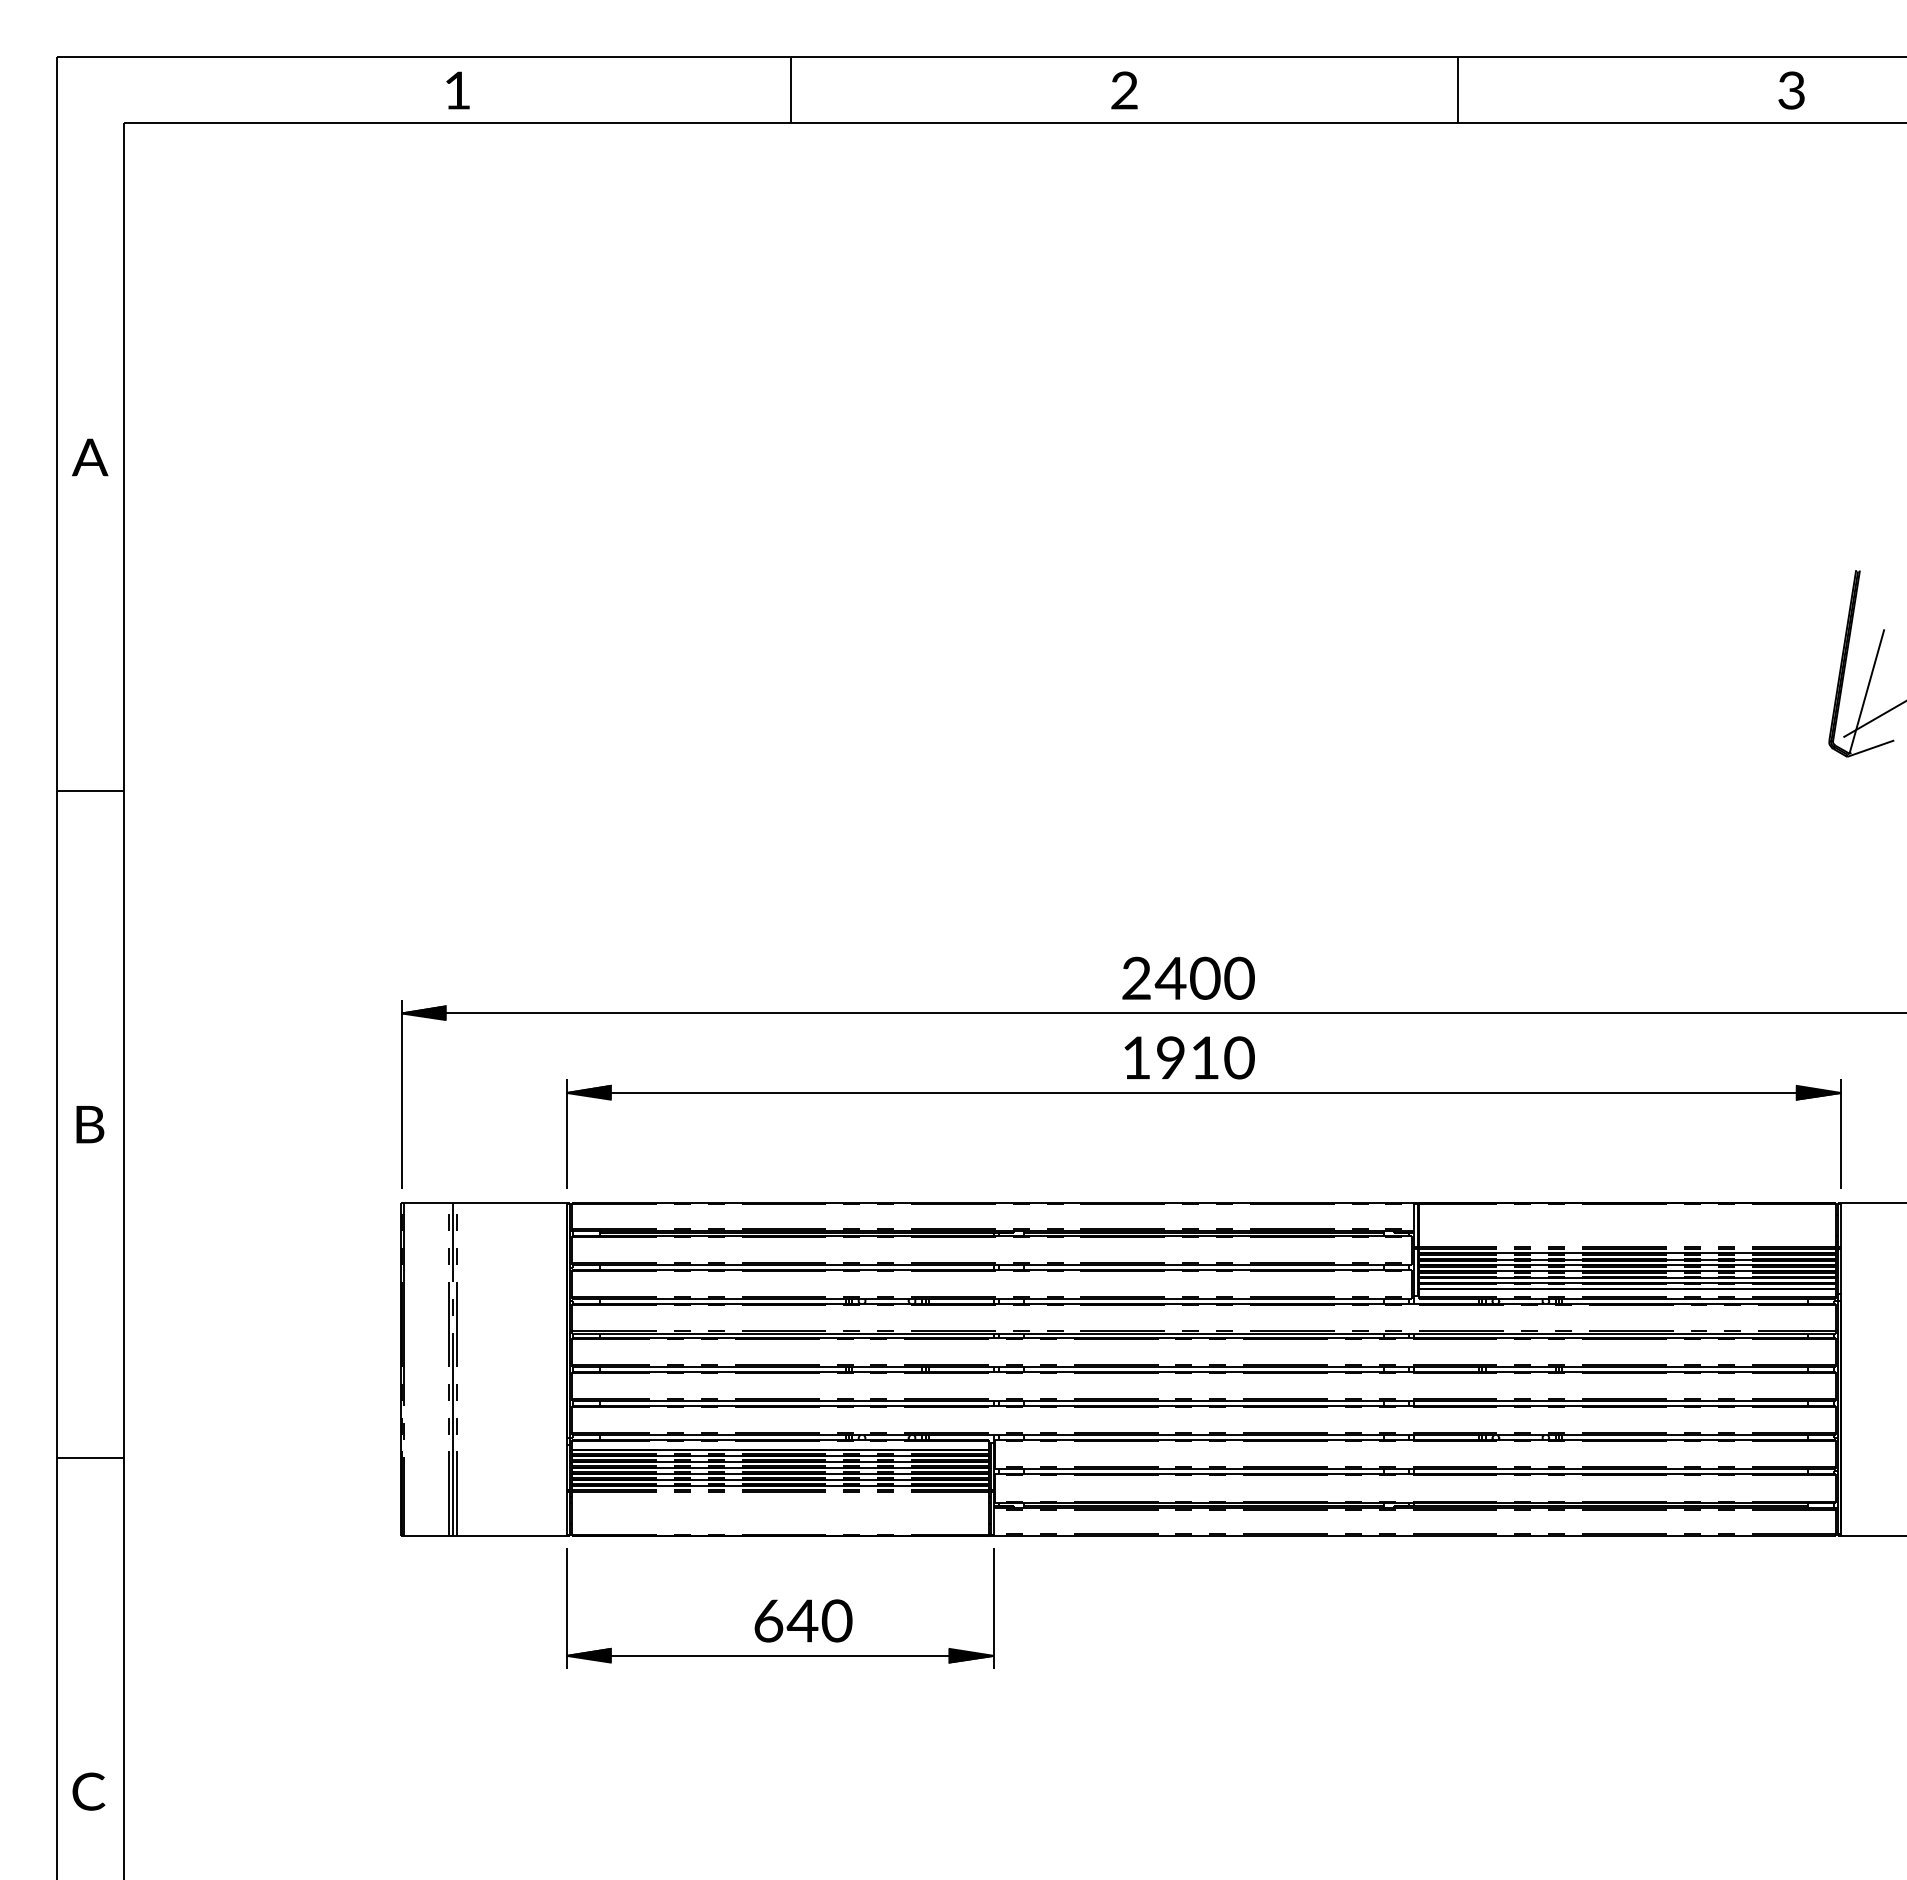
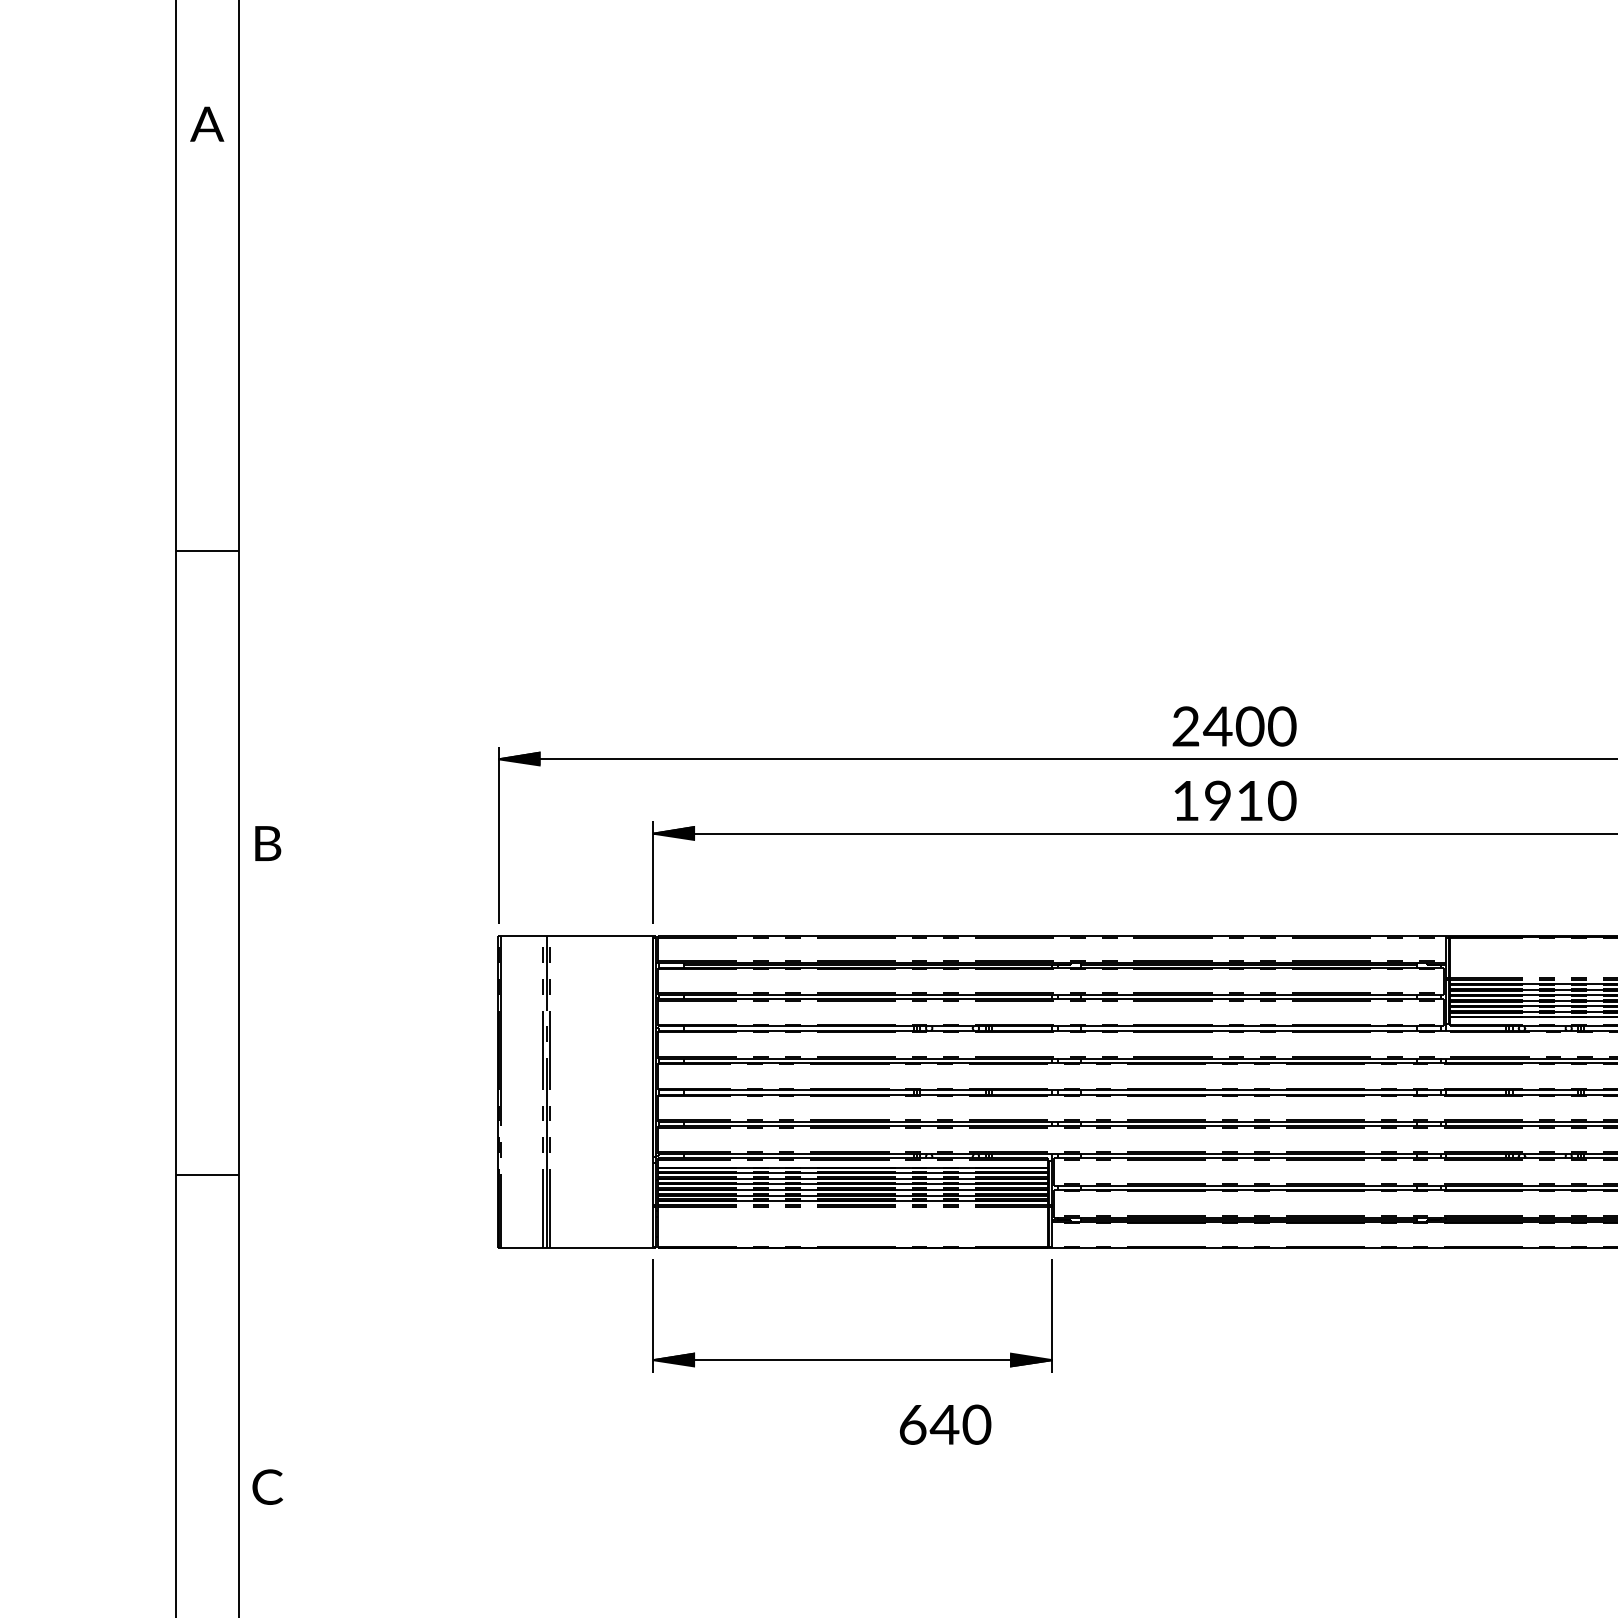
text: (90, 457) -> (207, 124), moved
text: (90, 1124) -> (268, 843), moved
text: (803, 1620) -> (945, 1424), moved
text: (88, 1791) -> (267, 1487), moved

